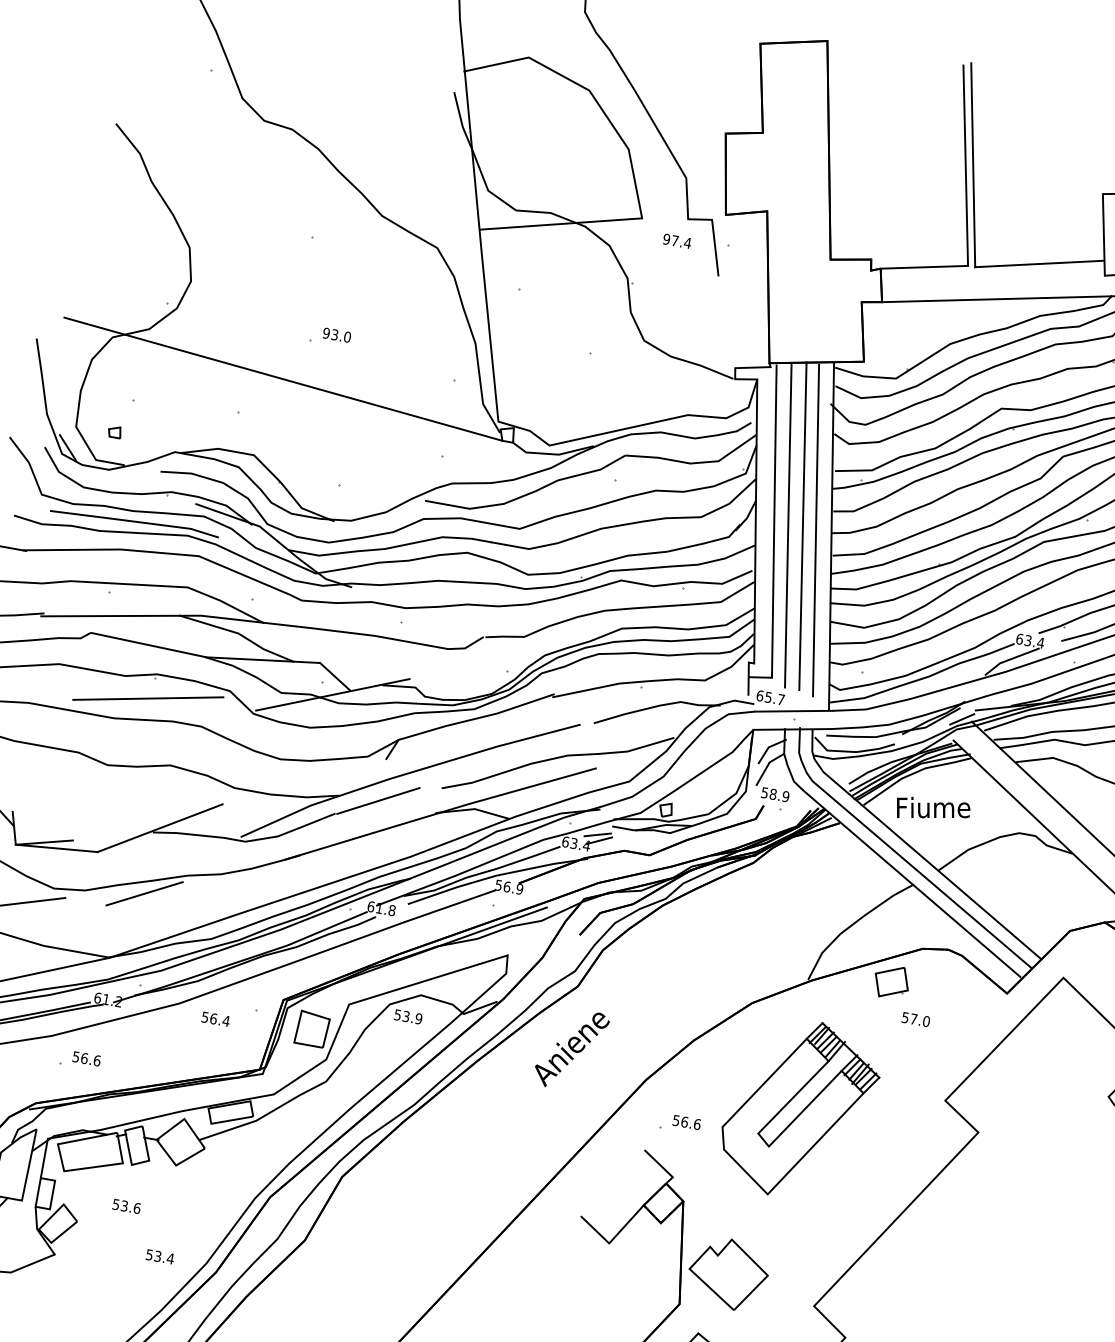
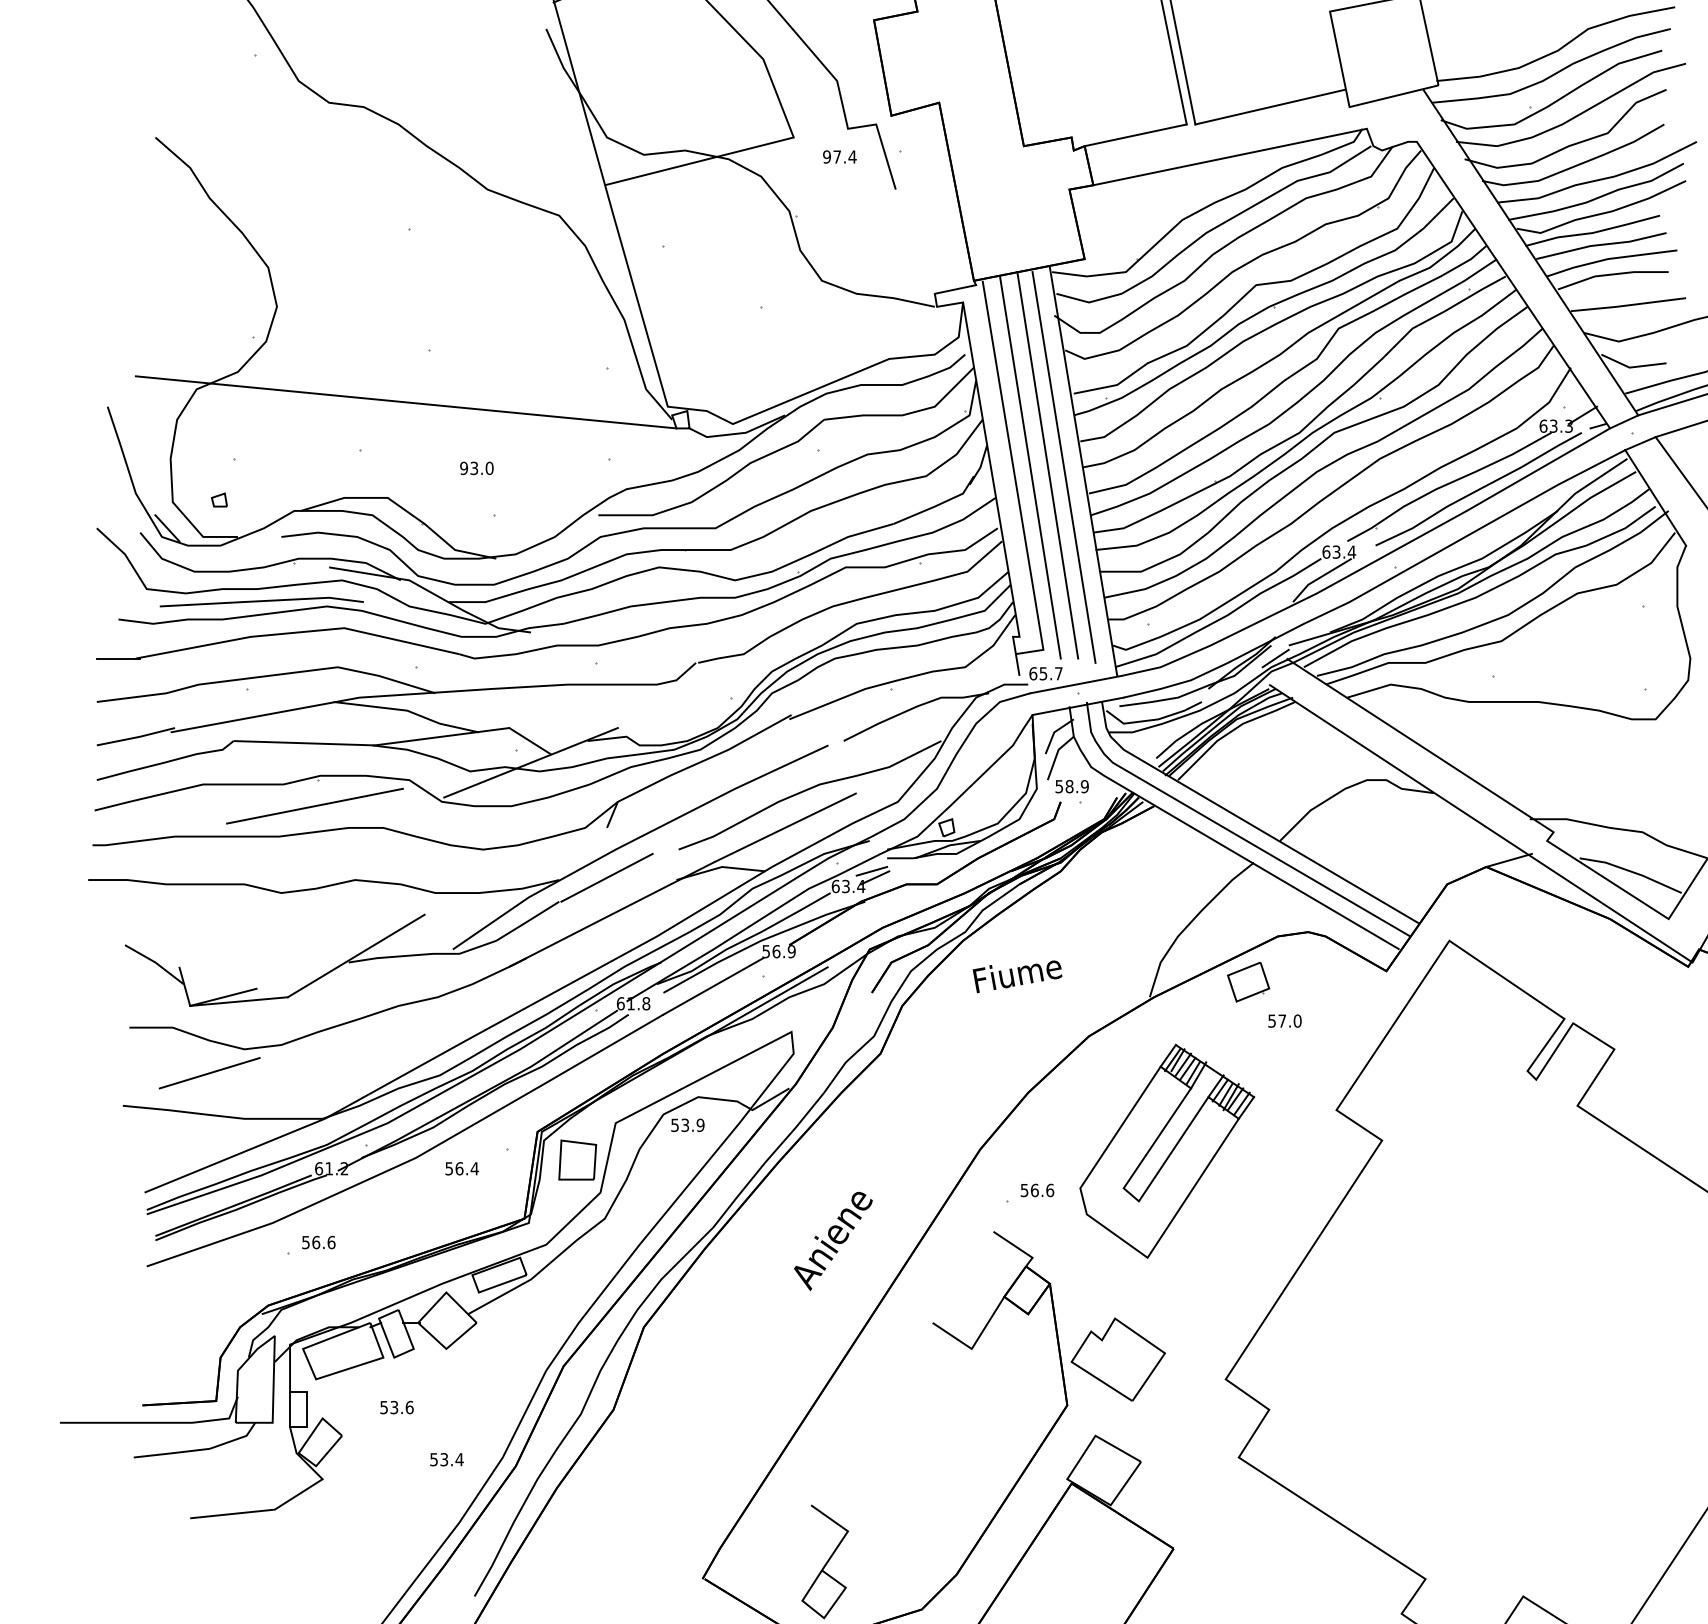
text: (336, 335) -> (476, 468), moved
text: (932, 810) -> (1017, 976), moved
line: (144, 893) -> (351, 1036), removed
text: (571, 1049) -> (833, 1241), moved

